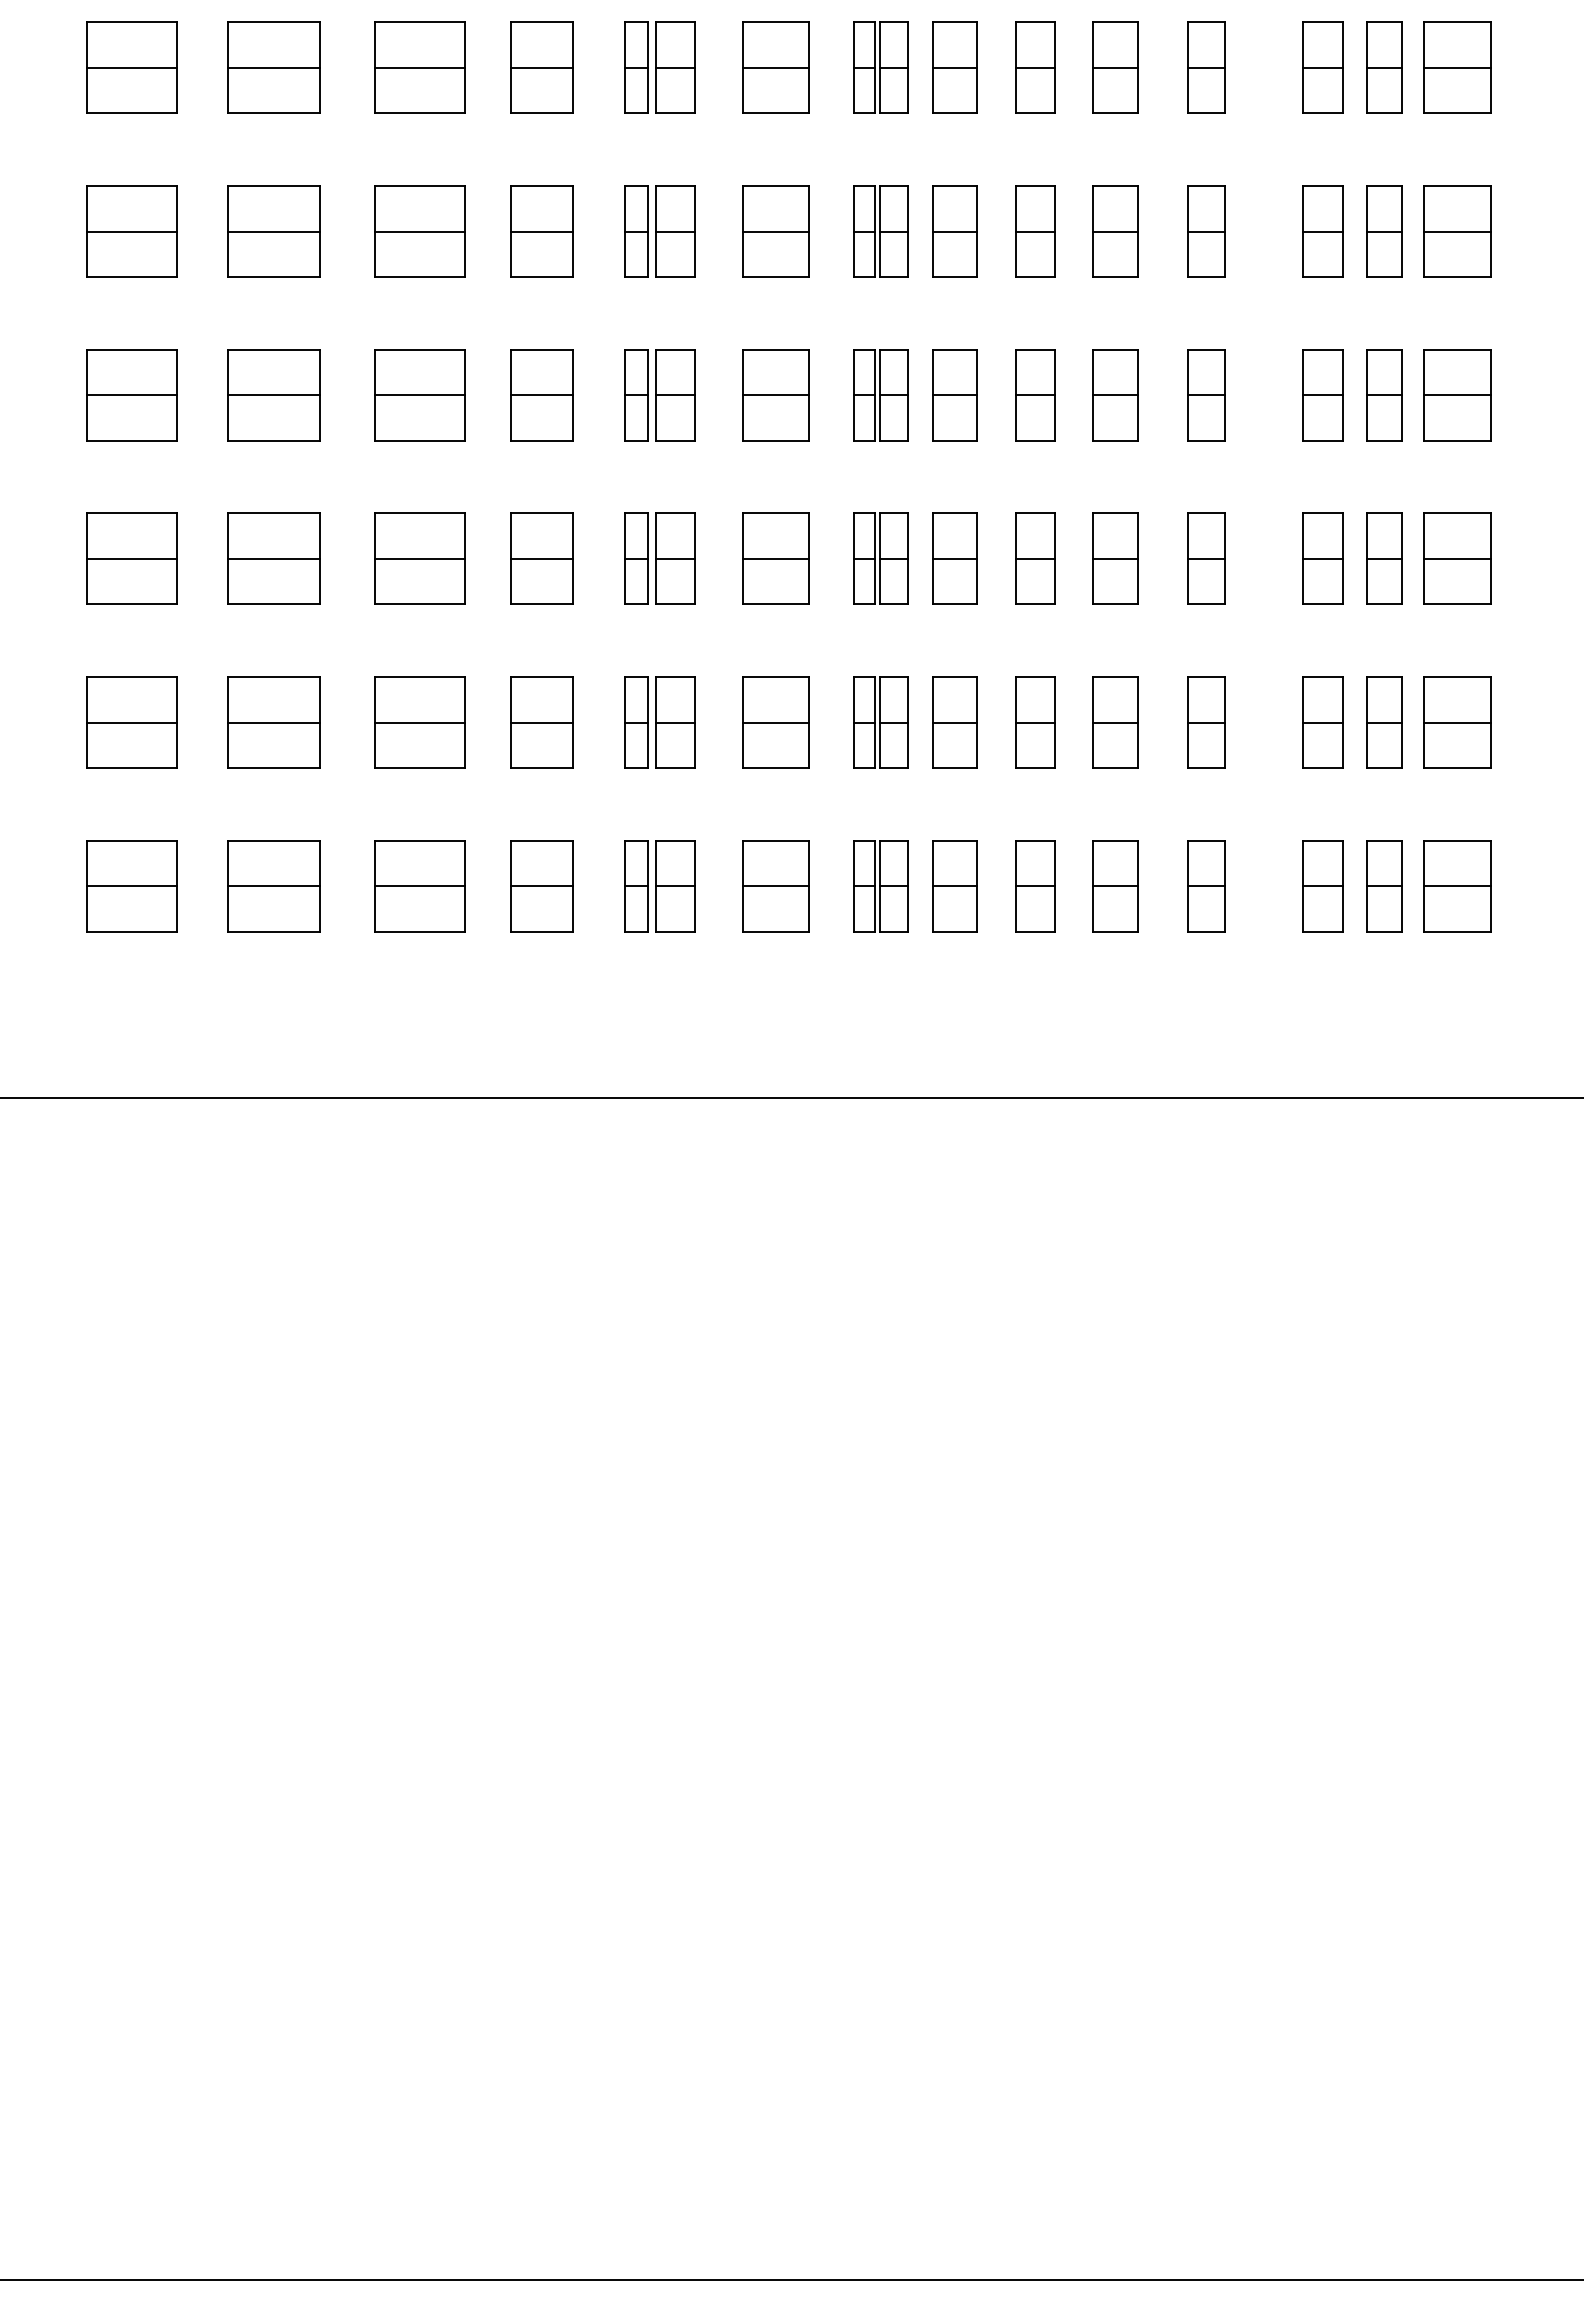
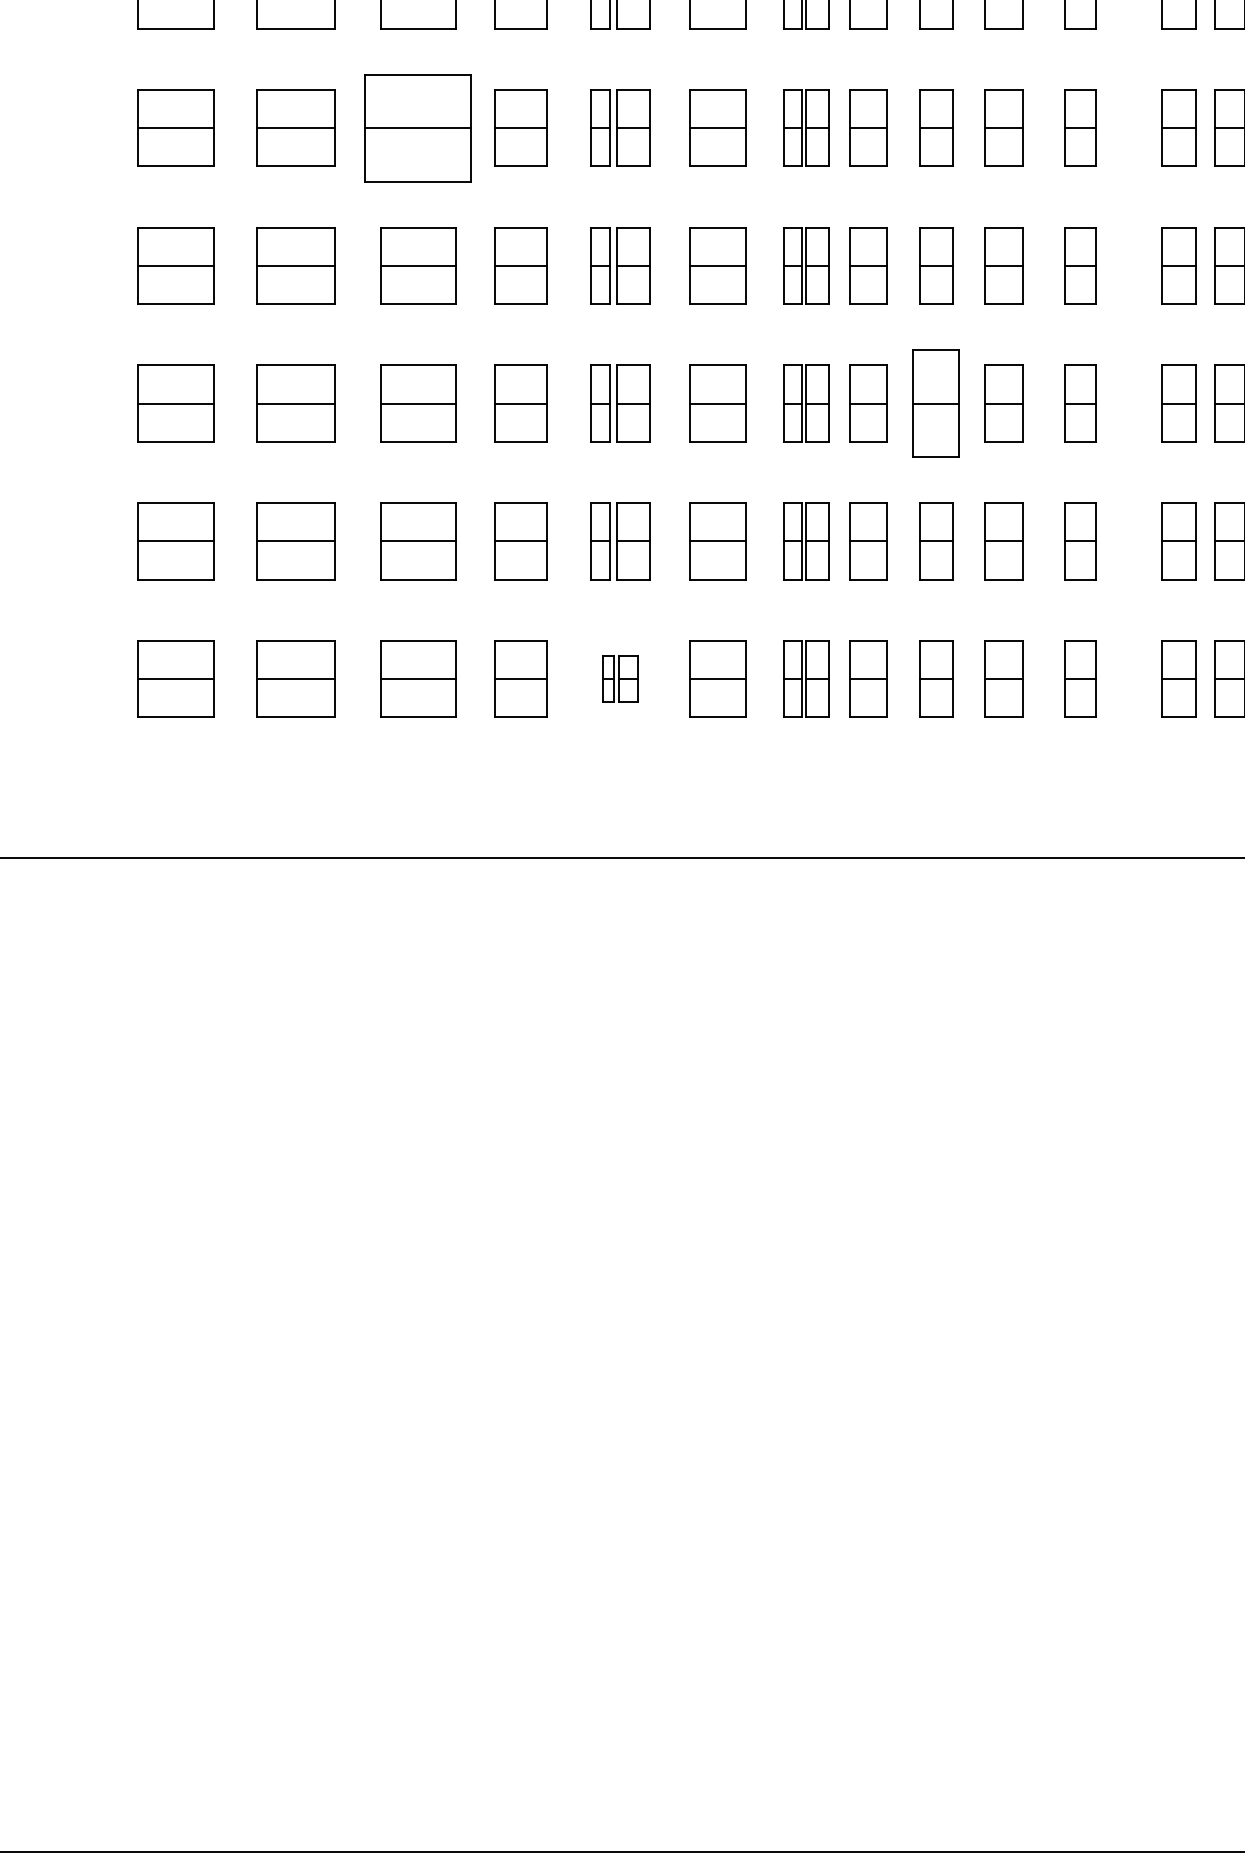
part: (419, 231) -> (418, 127), size x1.4
part: (1035, 558) -> (936, 403), size x1.4
part: (659, 886) -> (620, 679), size x0.6

